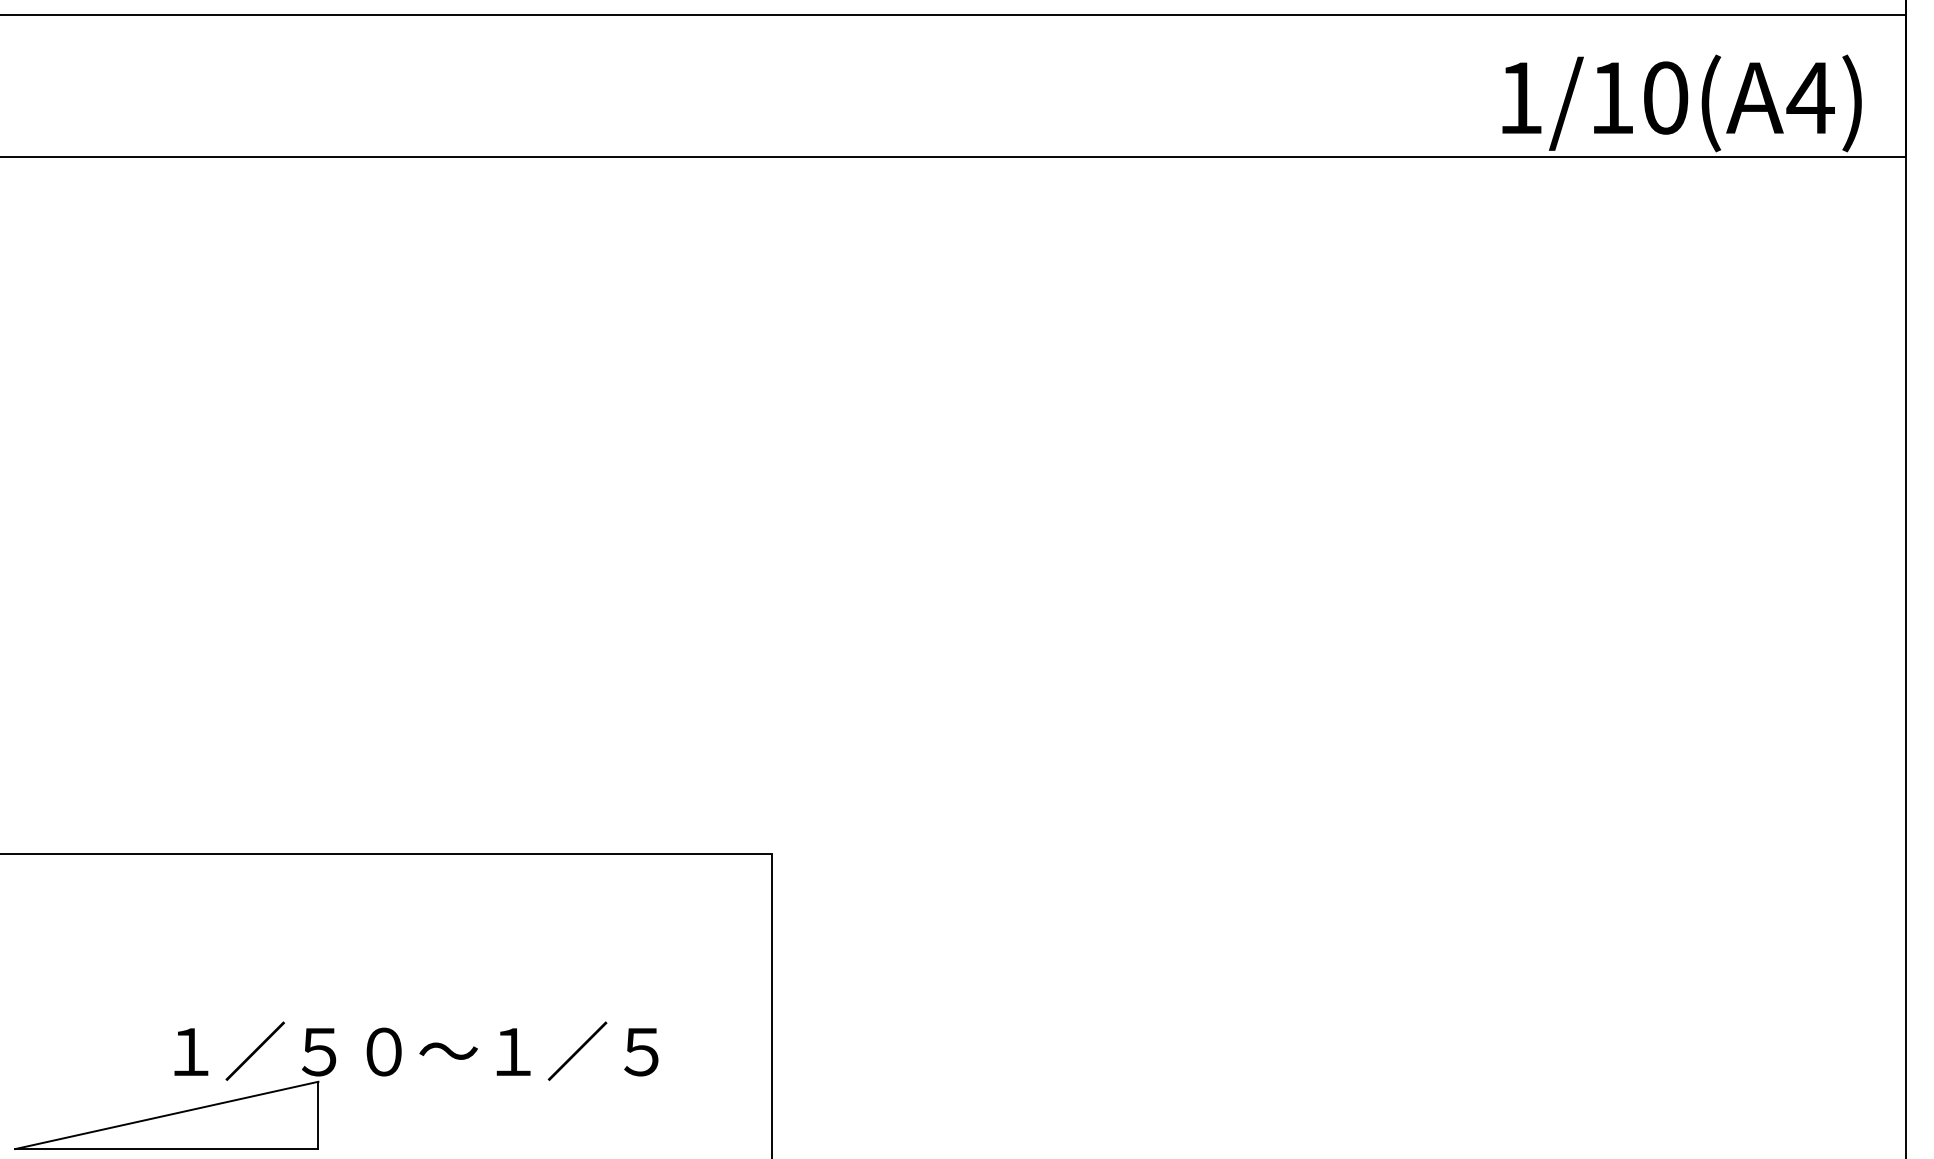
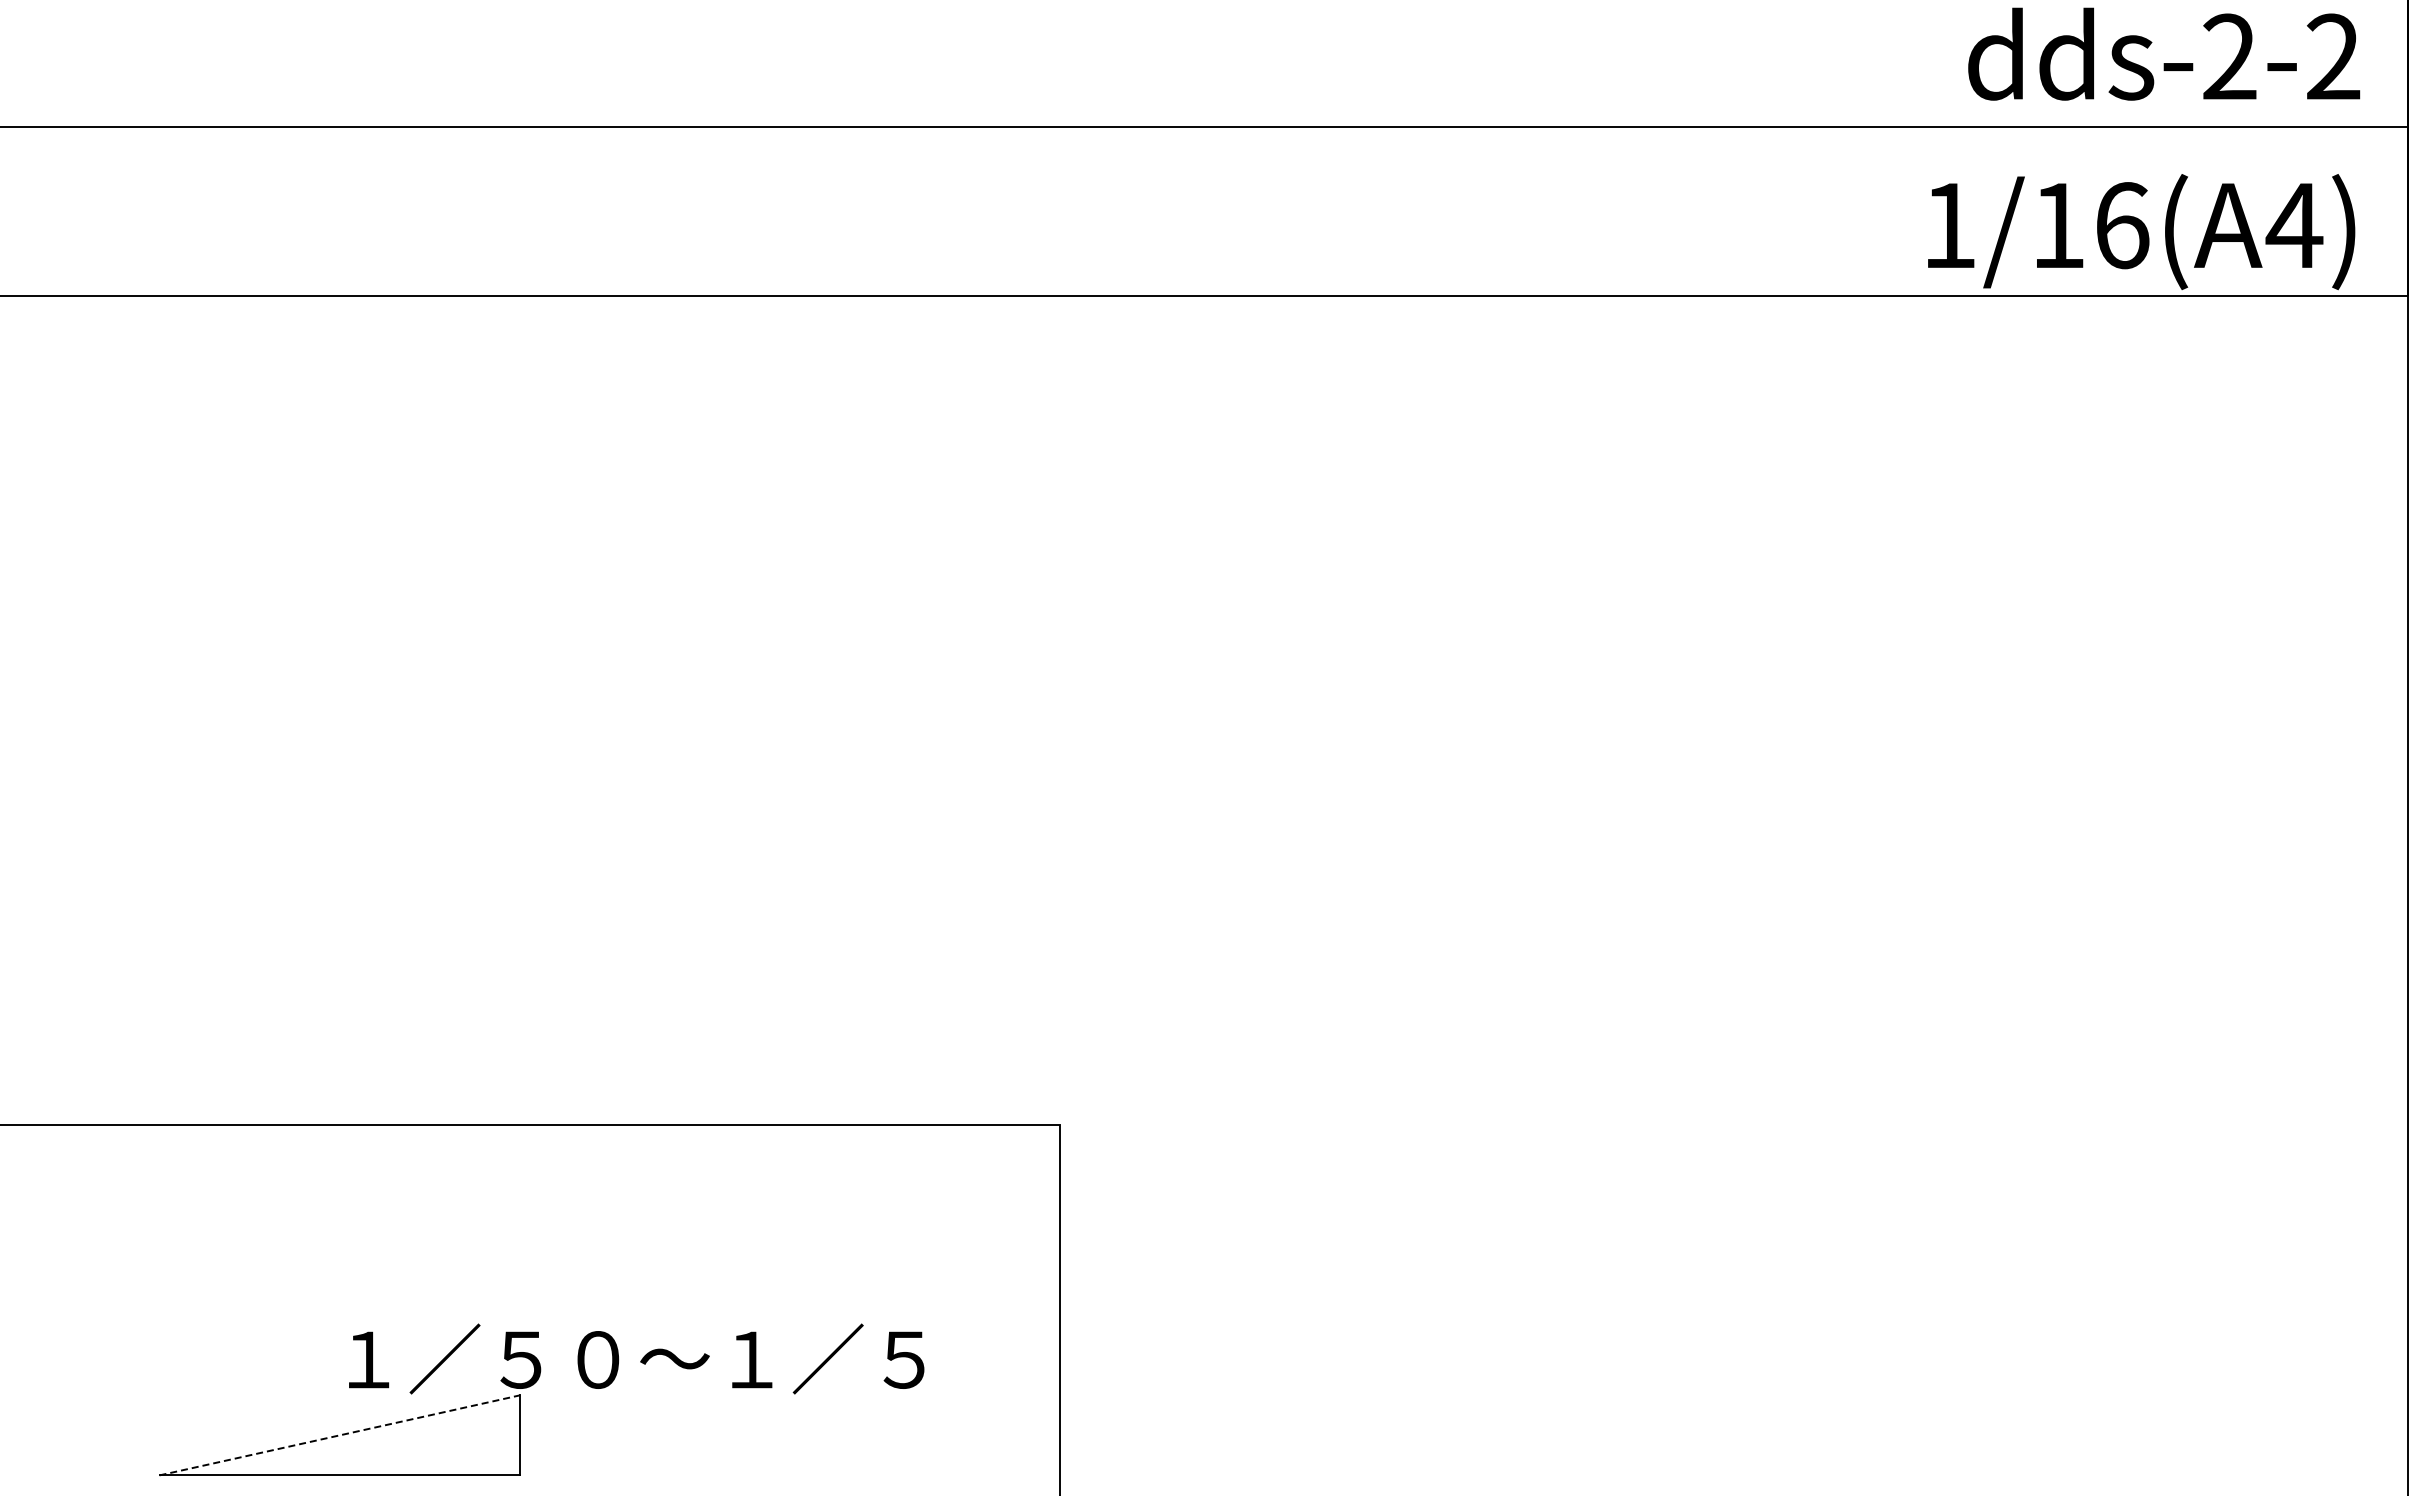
text: (1666, 97) -> (2122, 225), 1/10(A4) -> 1/16(A4)
line: (166, 1115) -> (339, 1435), solid -> dashed

